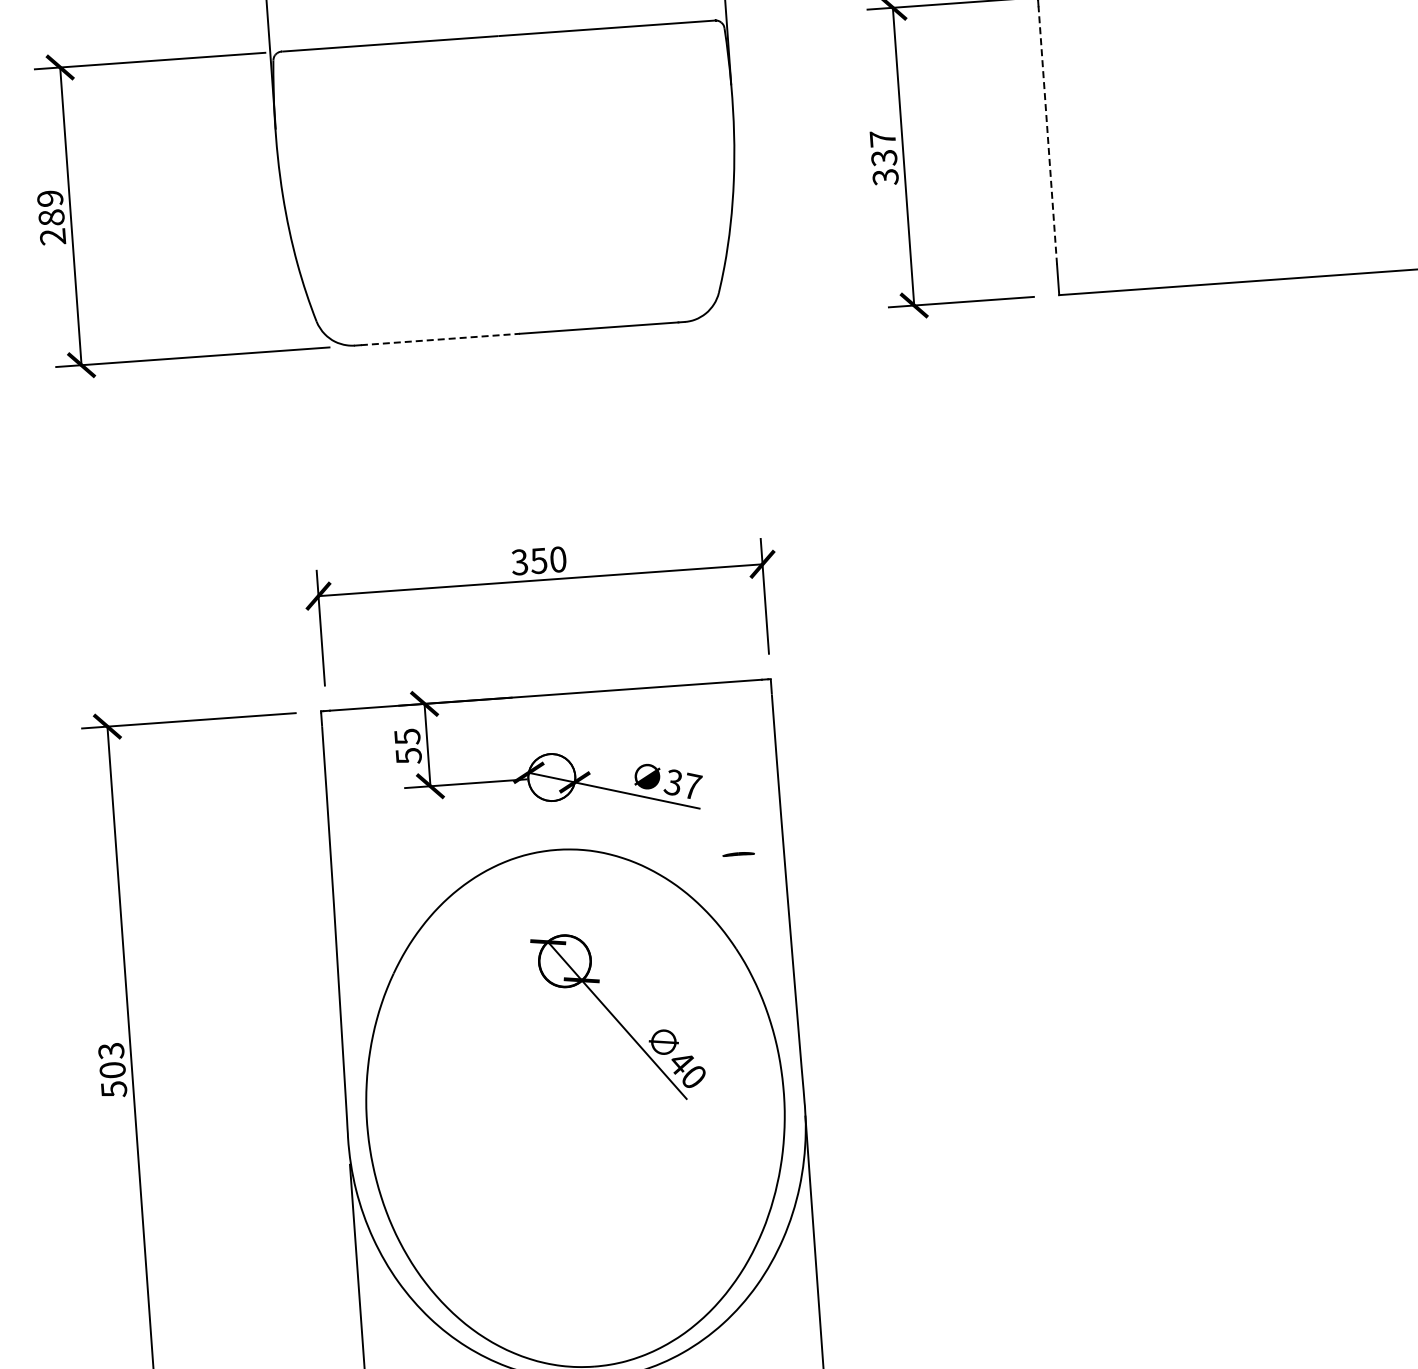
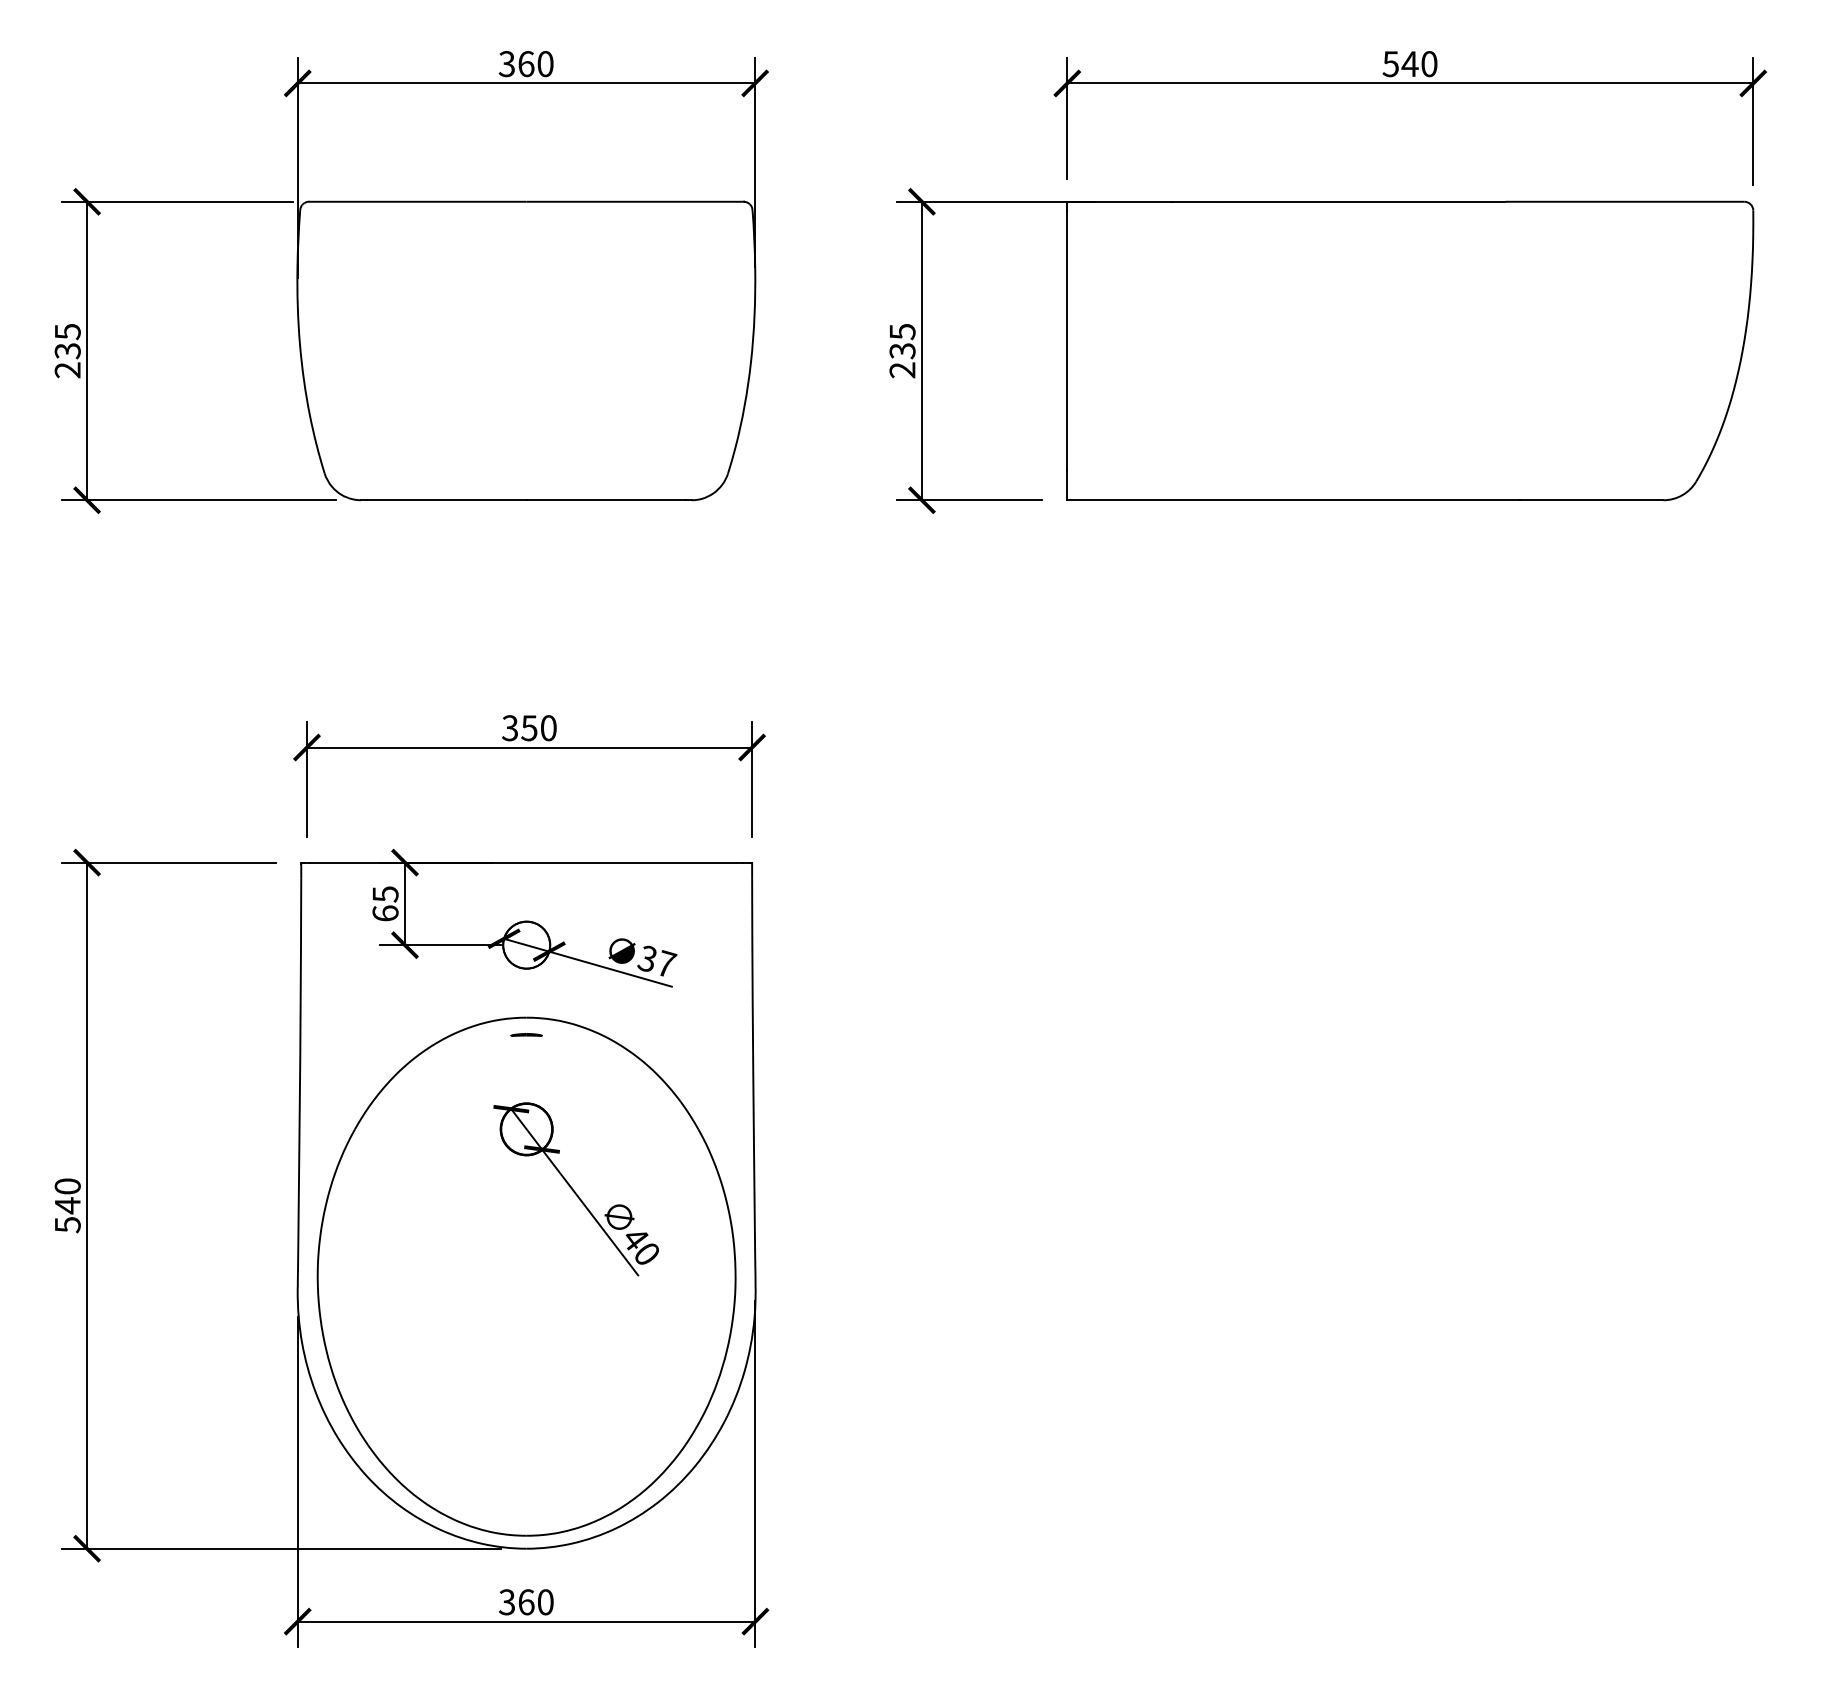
line: (1047, 134) -> (1067, 339), dashed -> solid
text: (884, 157) -> (902, 350), 337 -> 235
text: (50, 208) -> (67, 341), 289 -> 235
line: (440, 339) -> (446, 500), dashed -> solid
text: (408, 756) -> (385, 913), 55 -> 65
line: (738, 853) -> (526, 1034), moved
text: (111, 1061) -> (67, 1196), 503 -> 540

